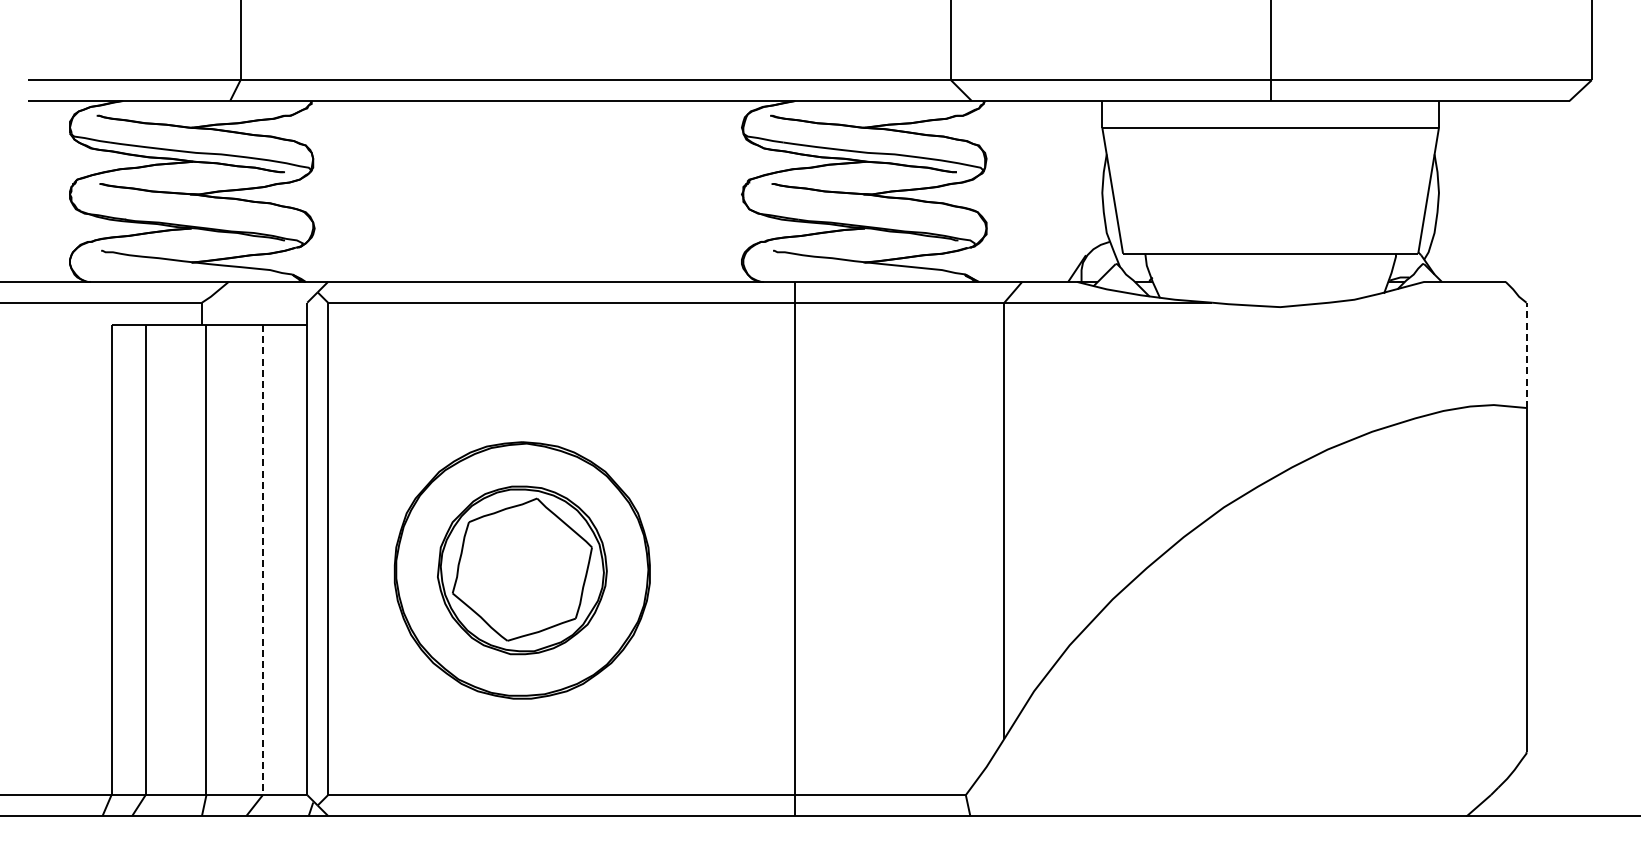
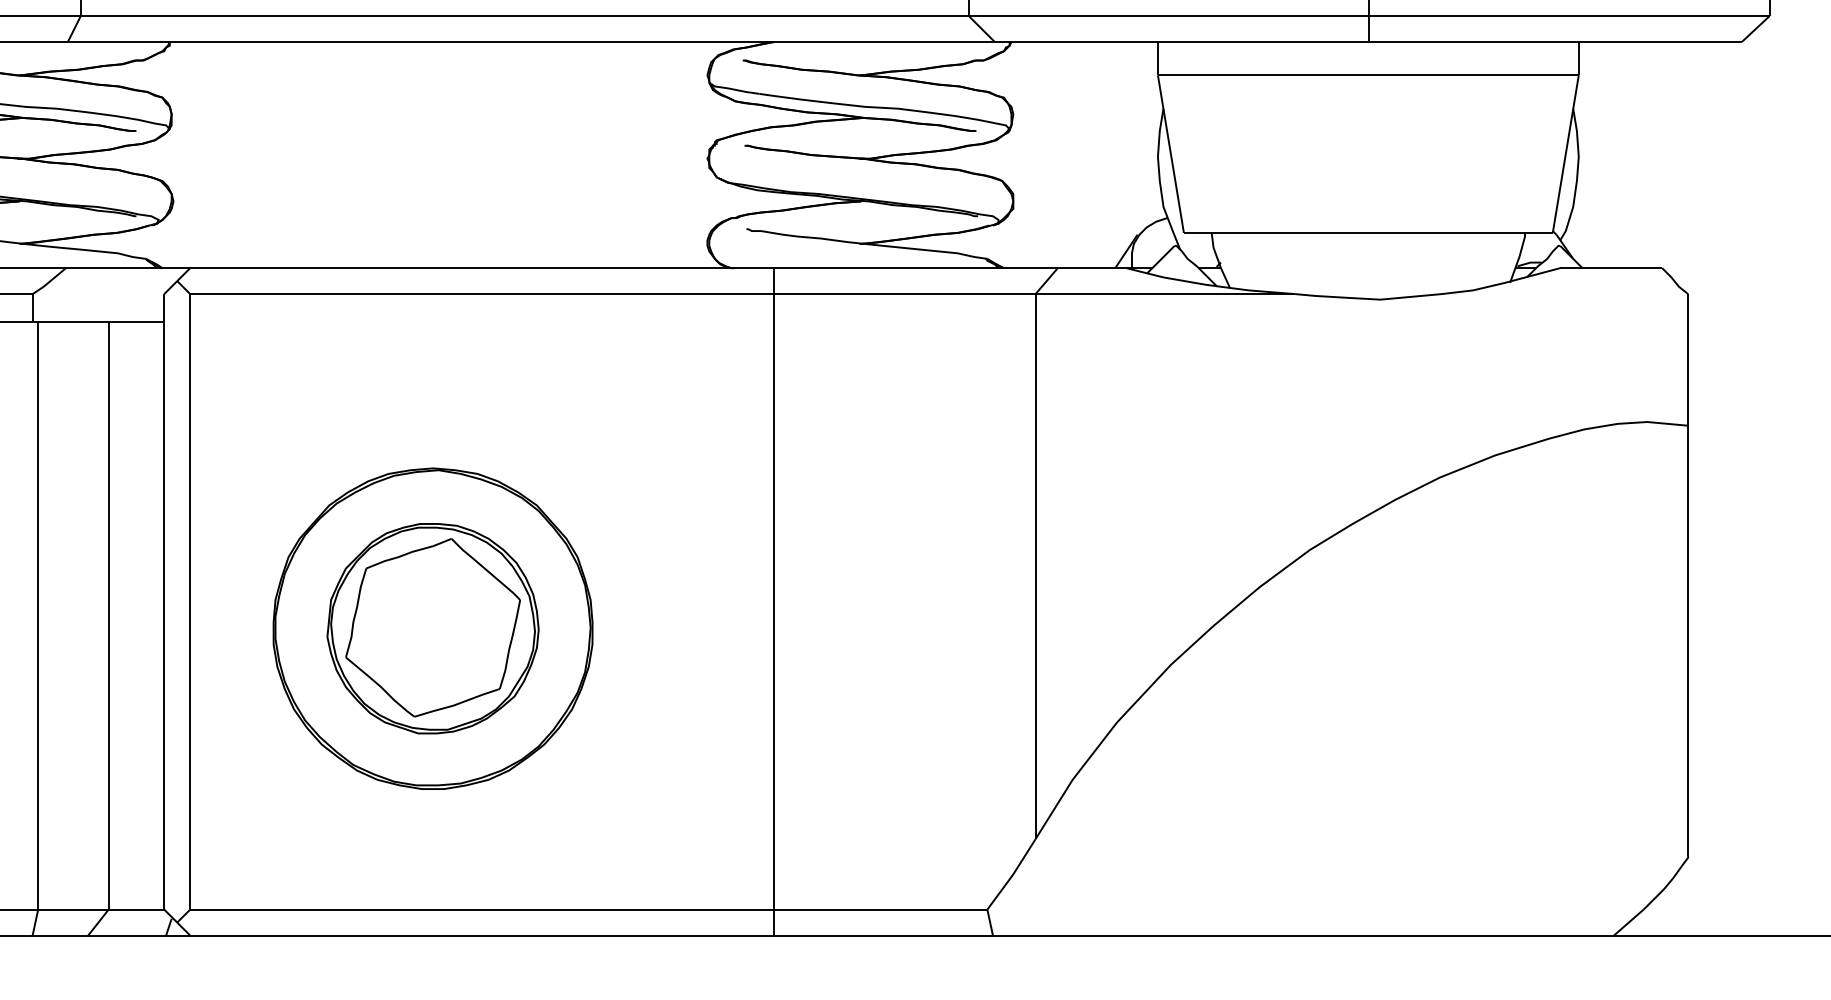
line: (1526, 355) -> (1688, 360), dashed -> solid
line: (262, 560) -> (108, 616), dashed -> solid

